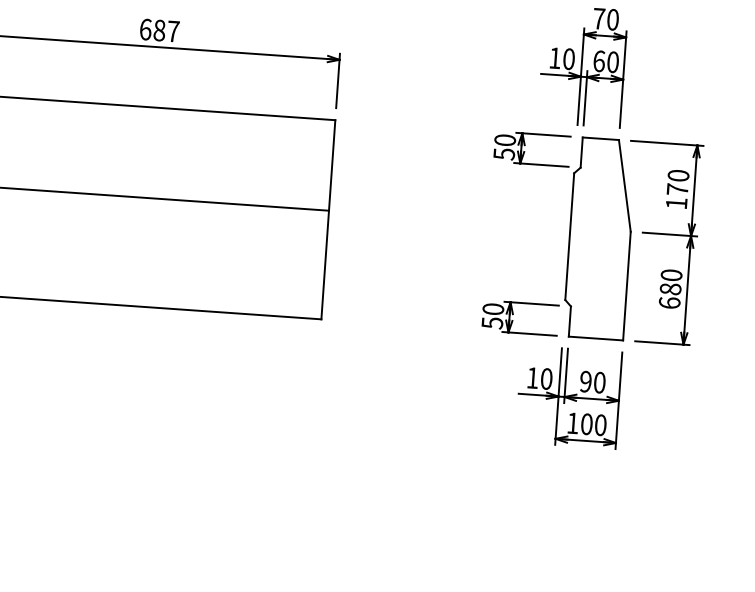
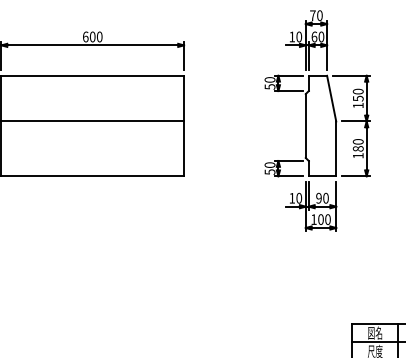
text: (165, 29) -> (95, 36), 687 -> 600
text: (678, 189) -> (358, 98), 170 -> 150
text: (668, 302) -> (357, 155), 680 -> 180

